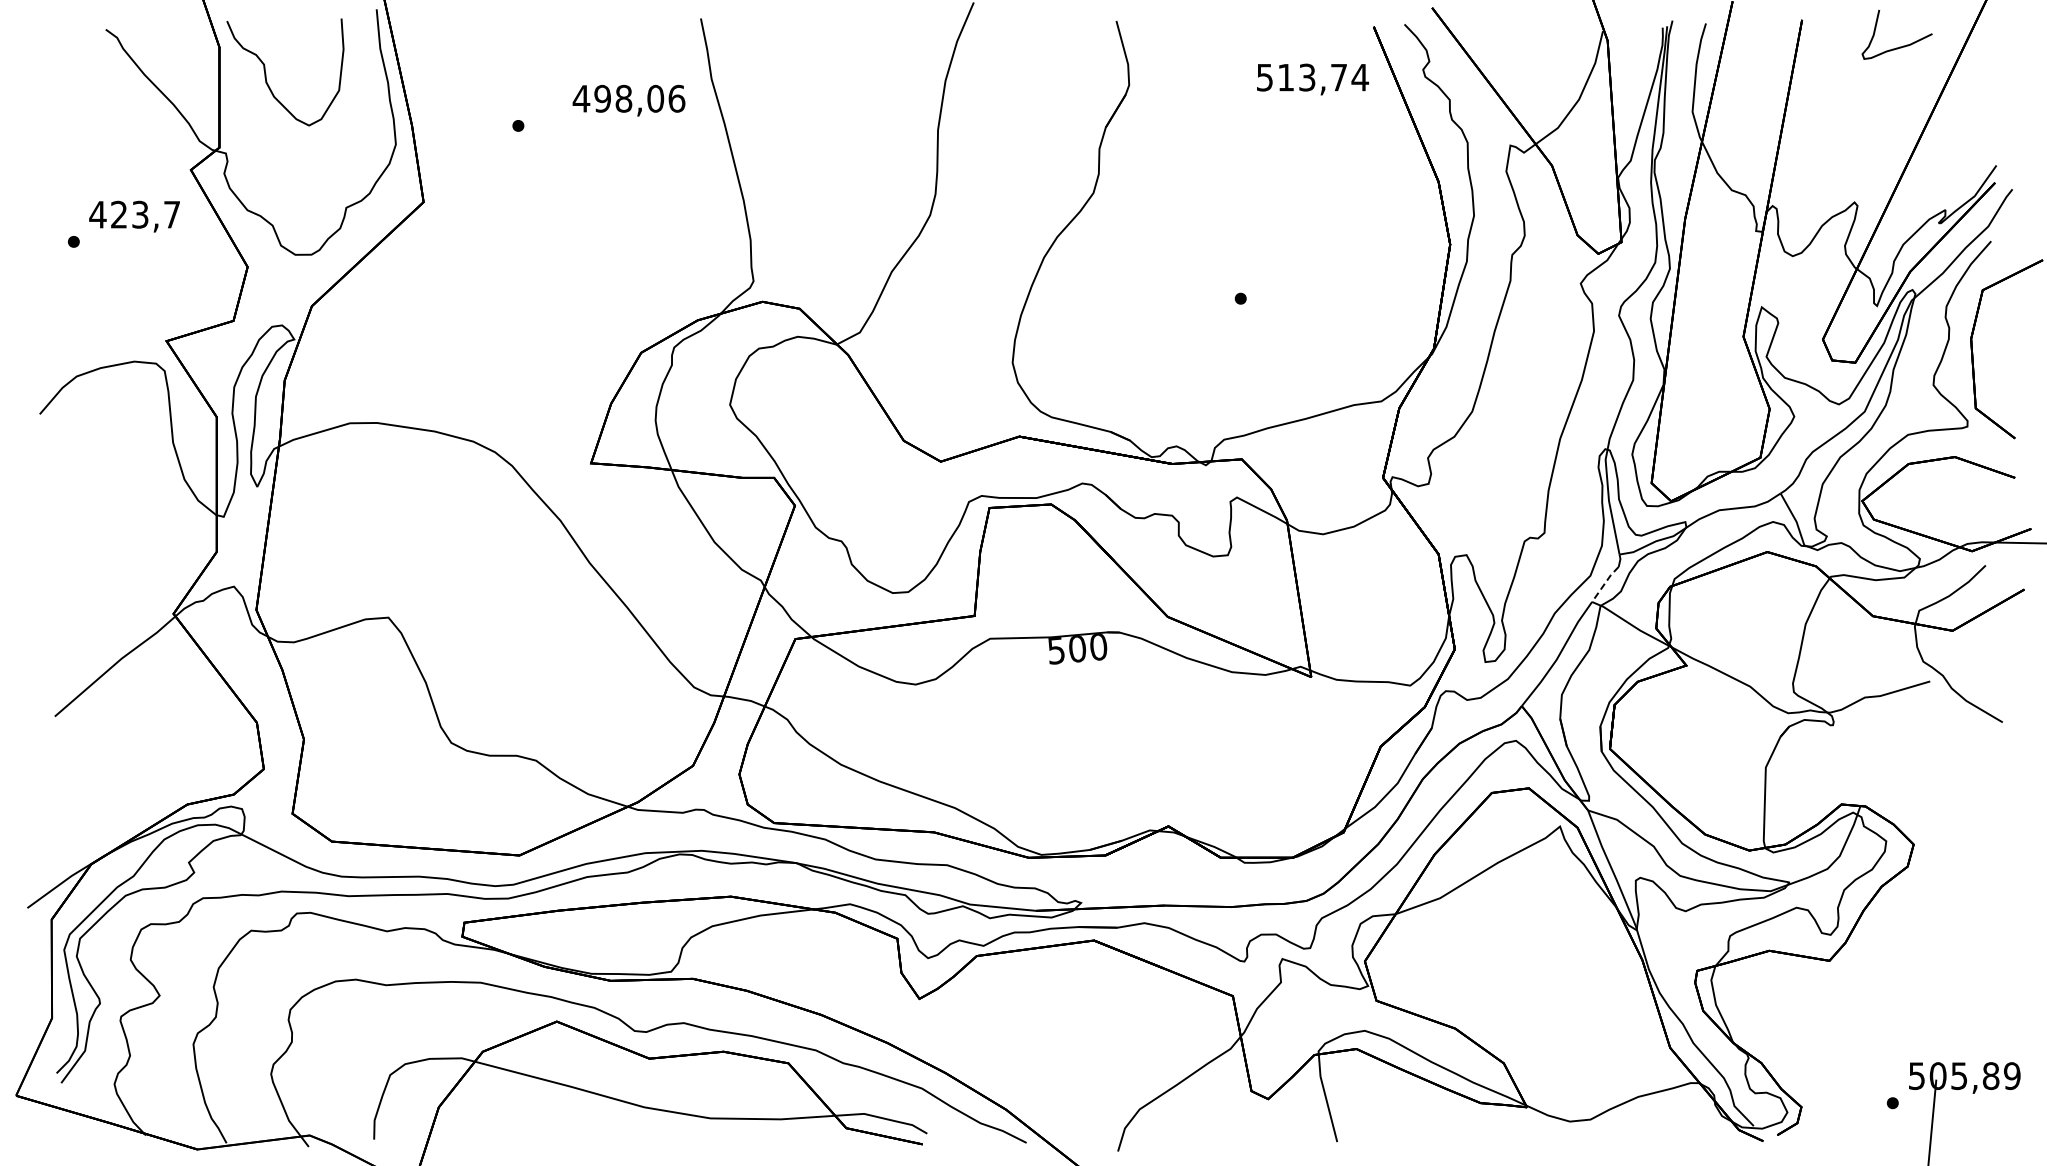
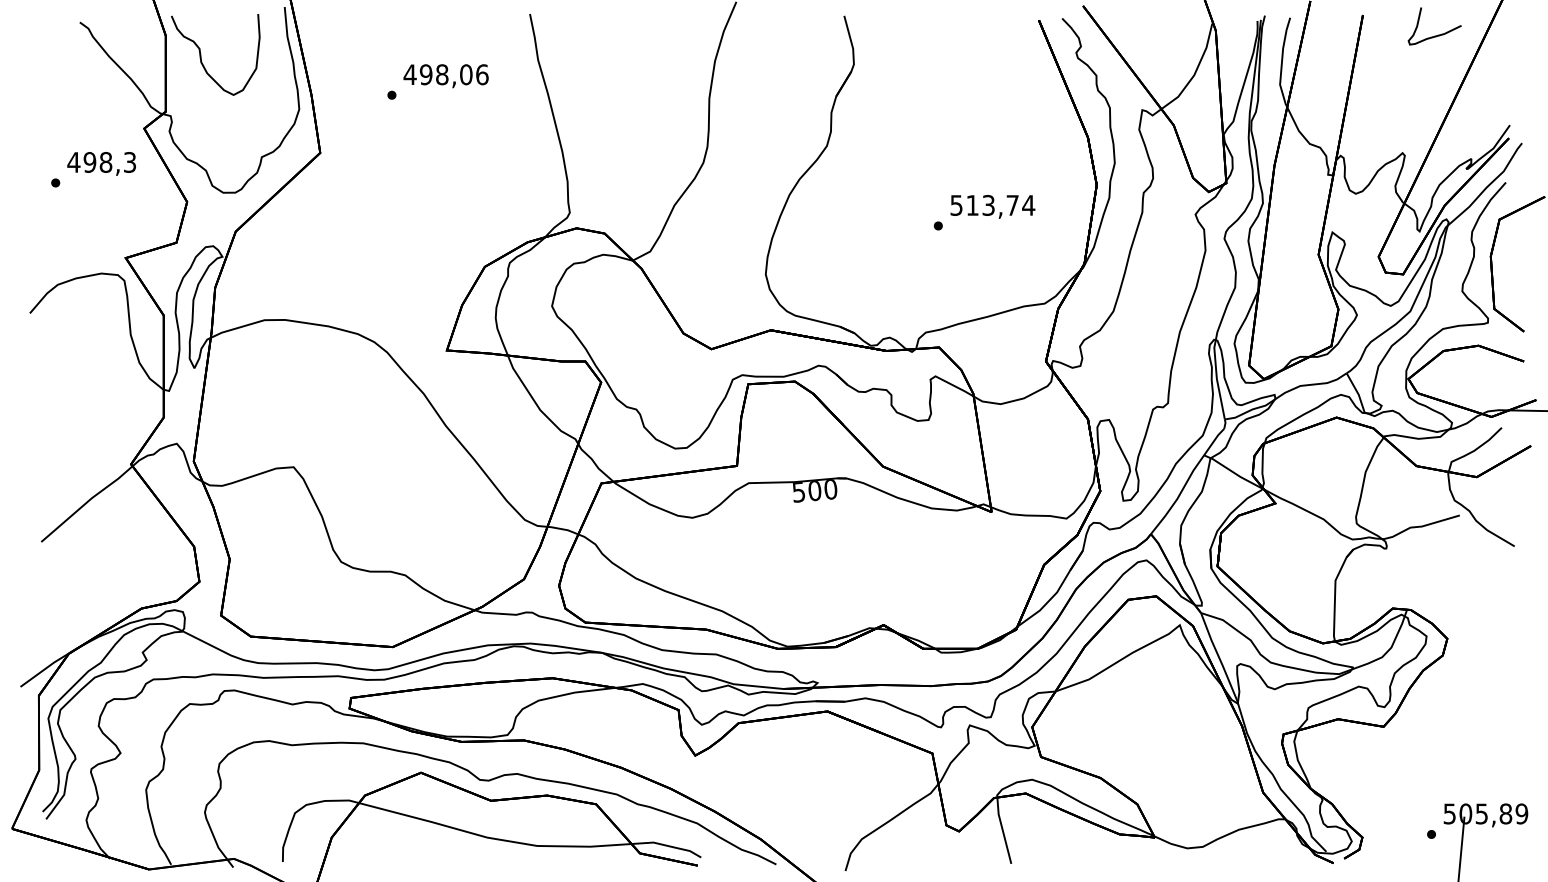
text: (1312, 79) -> (992, 206), moved
text: (628, 100) -> (445, 76), moved
text: (145, 214) -> (109, 162), 423,7 -> 498,3
line: (1605, 583) -> (1214, 441), dashed -> solid

